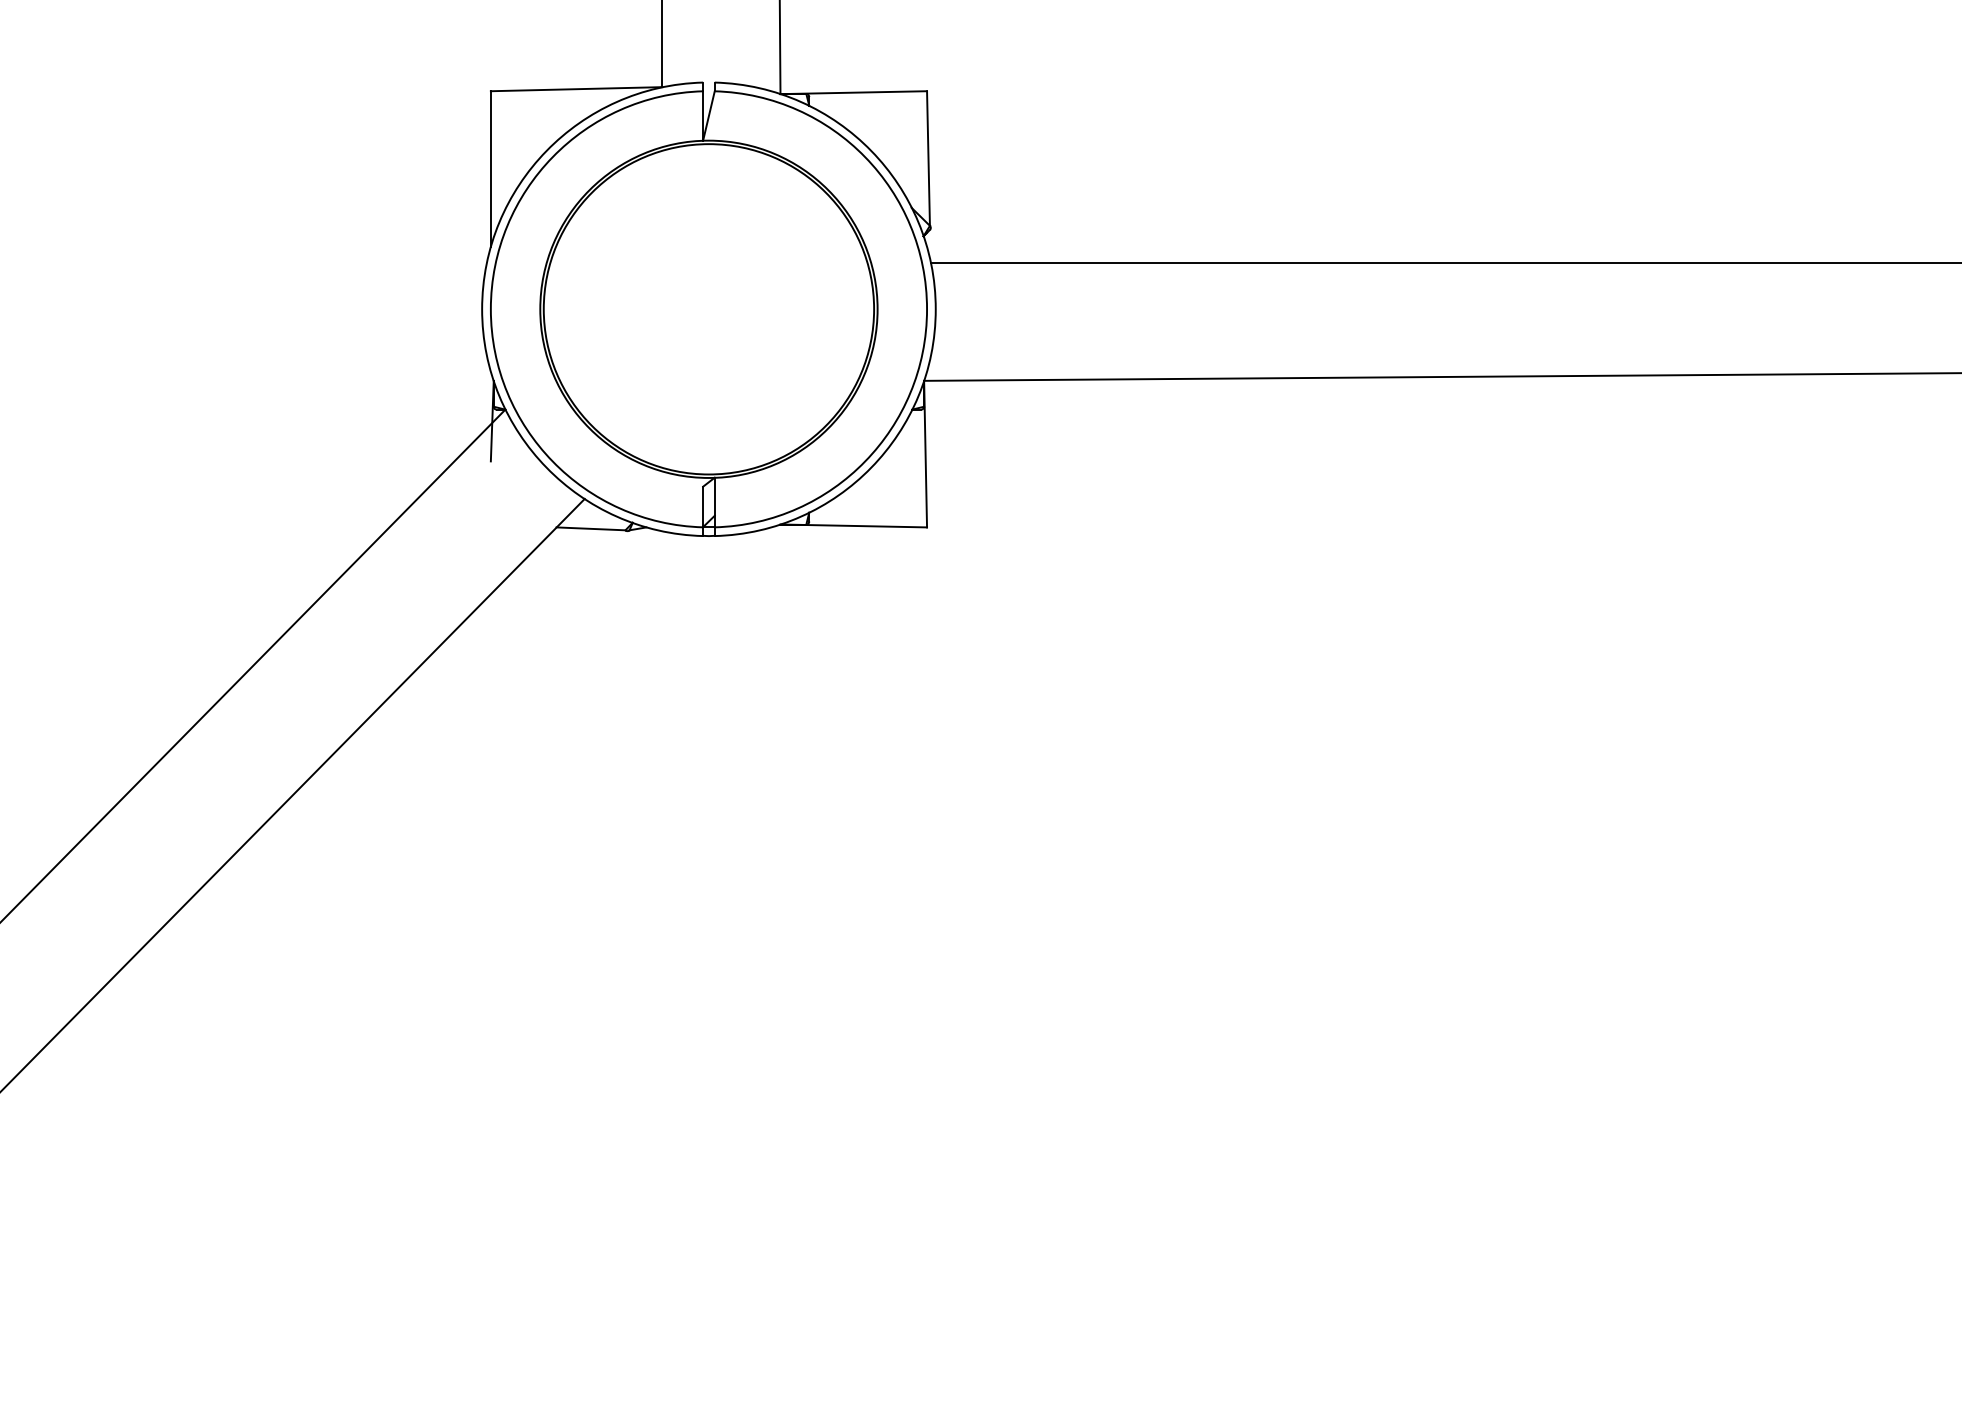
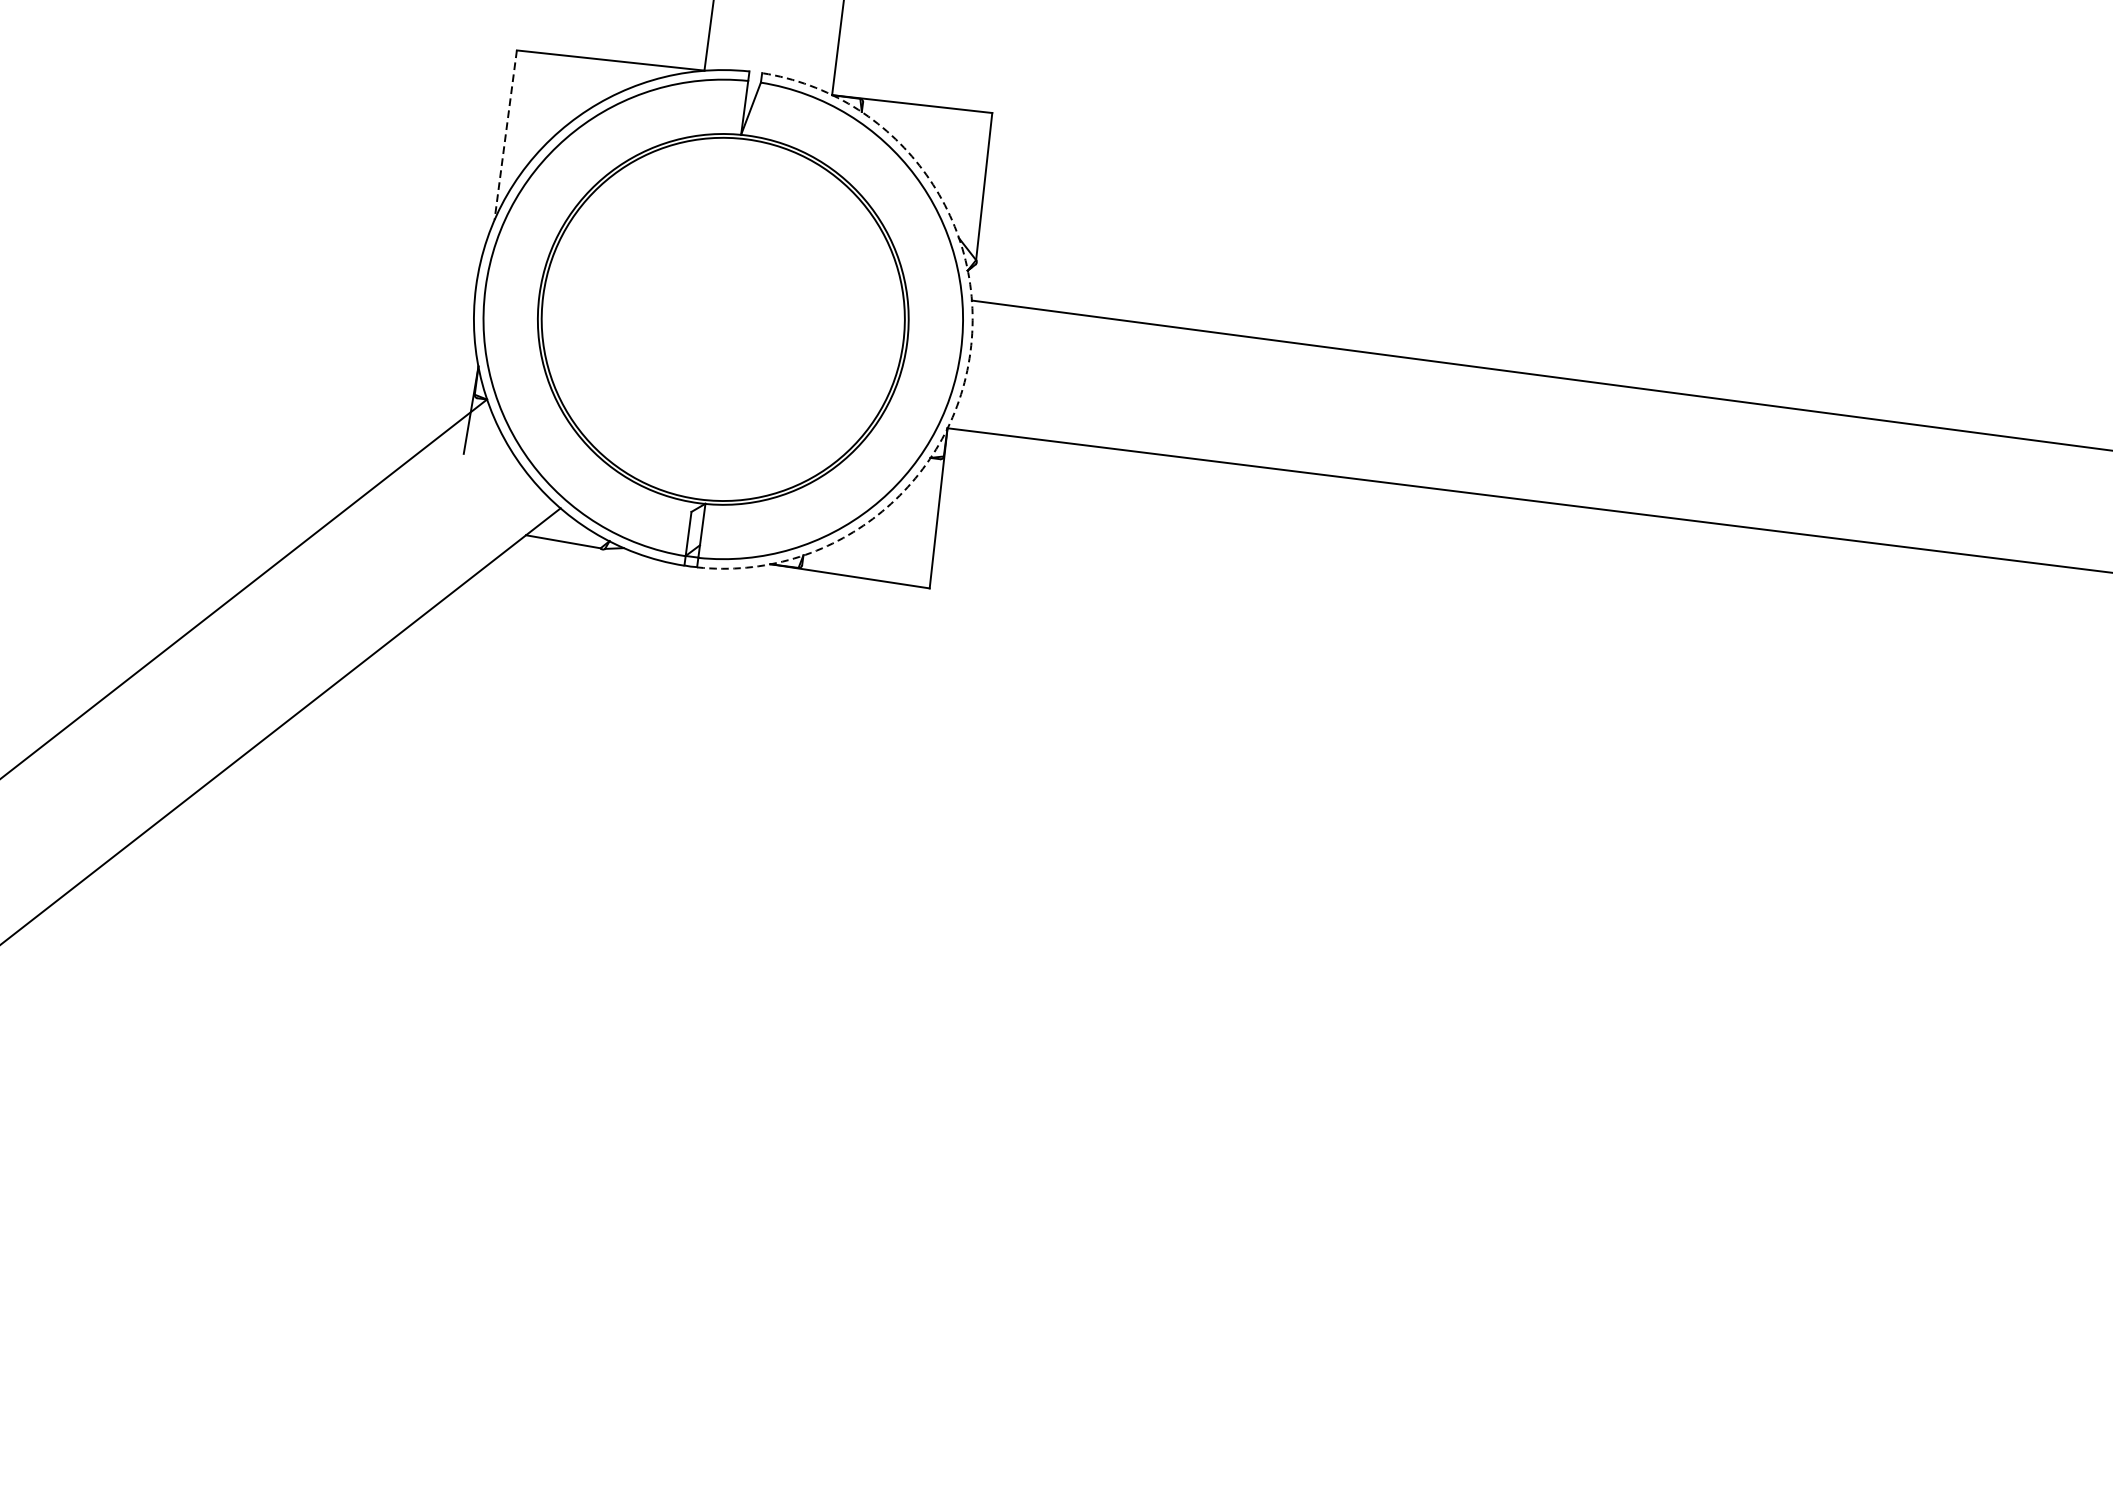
line: (490, 169) -> (505, 135), solid -> dashed
arc: (935, 309) -> (970, 352), solid -> dashed

